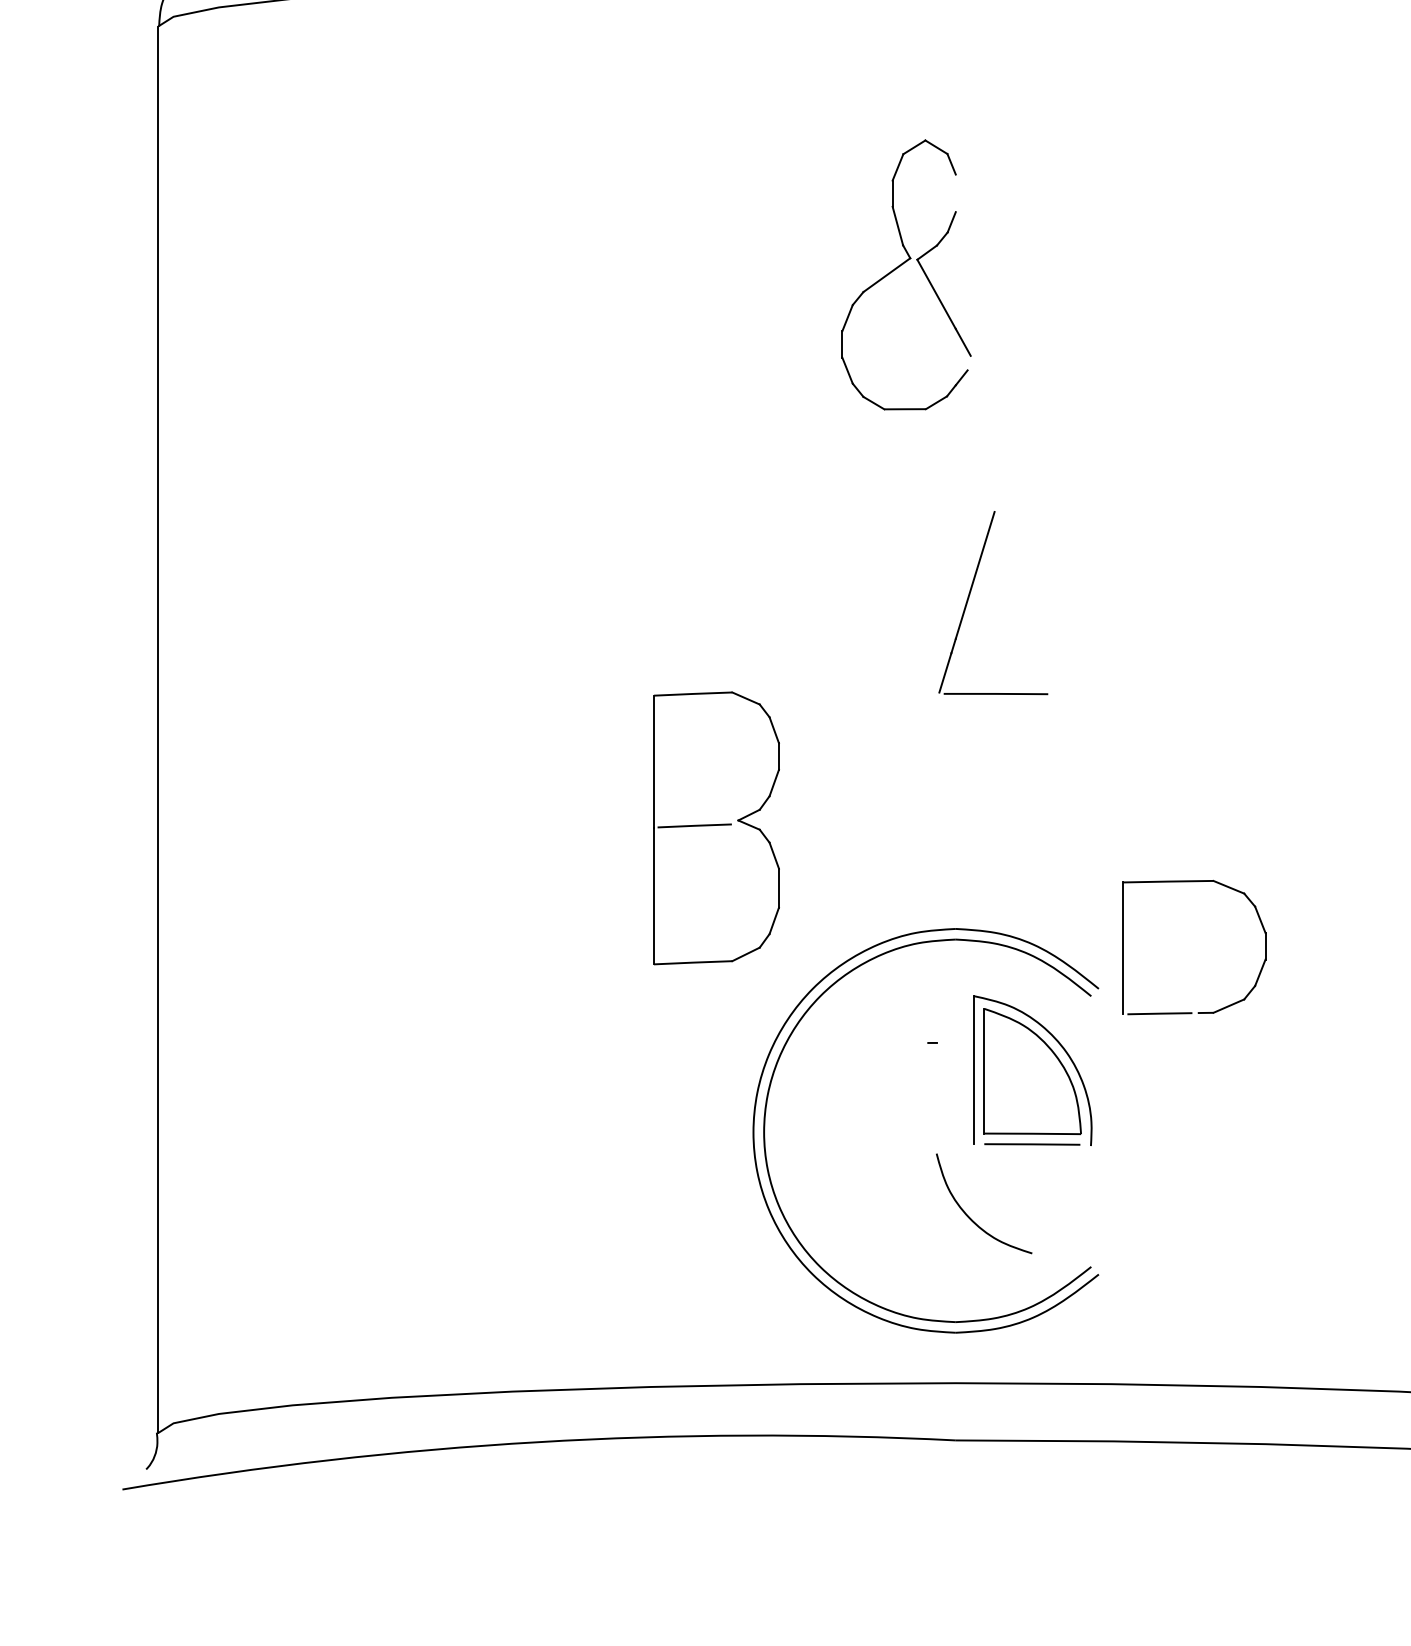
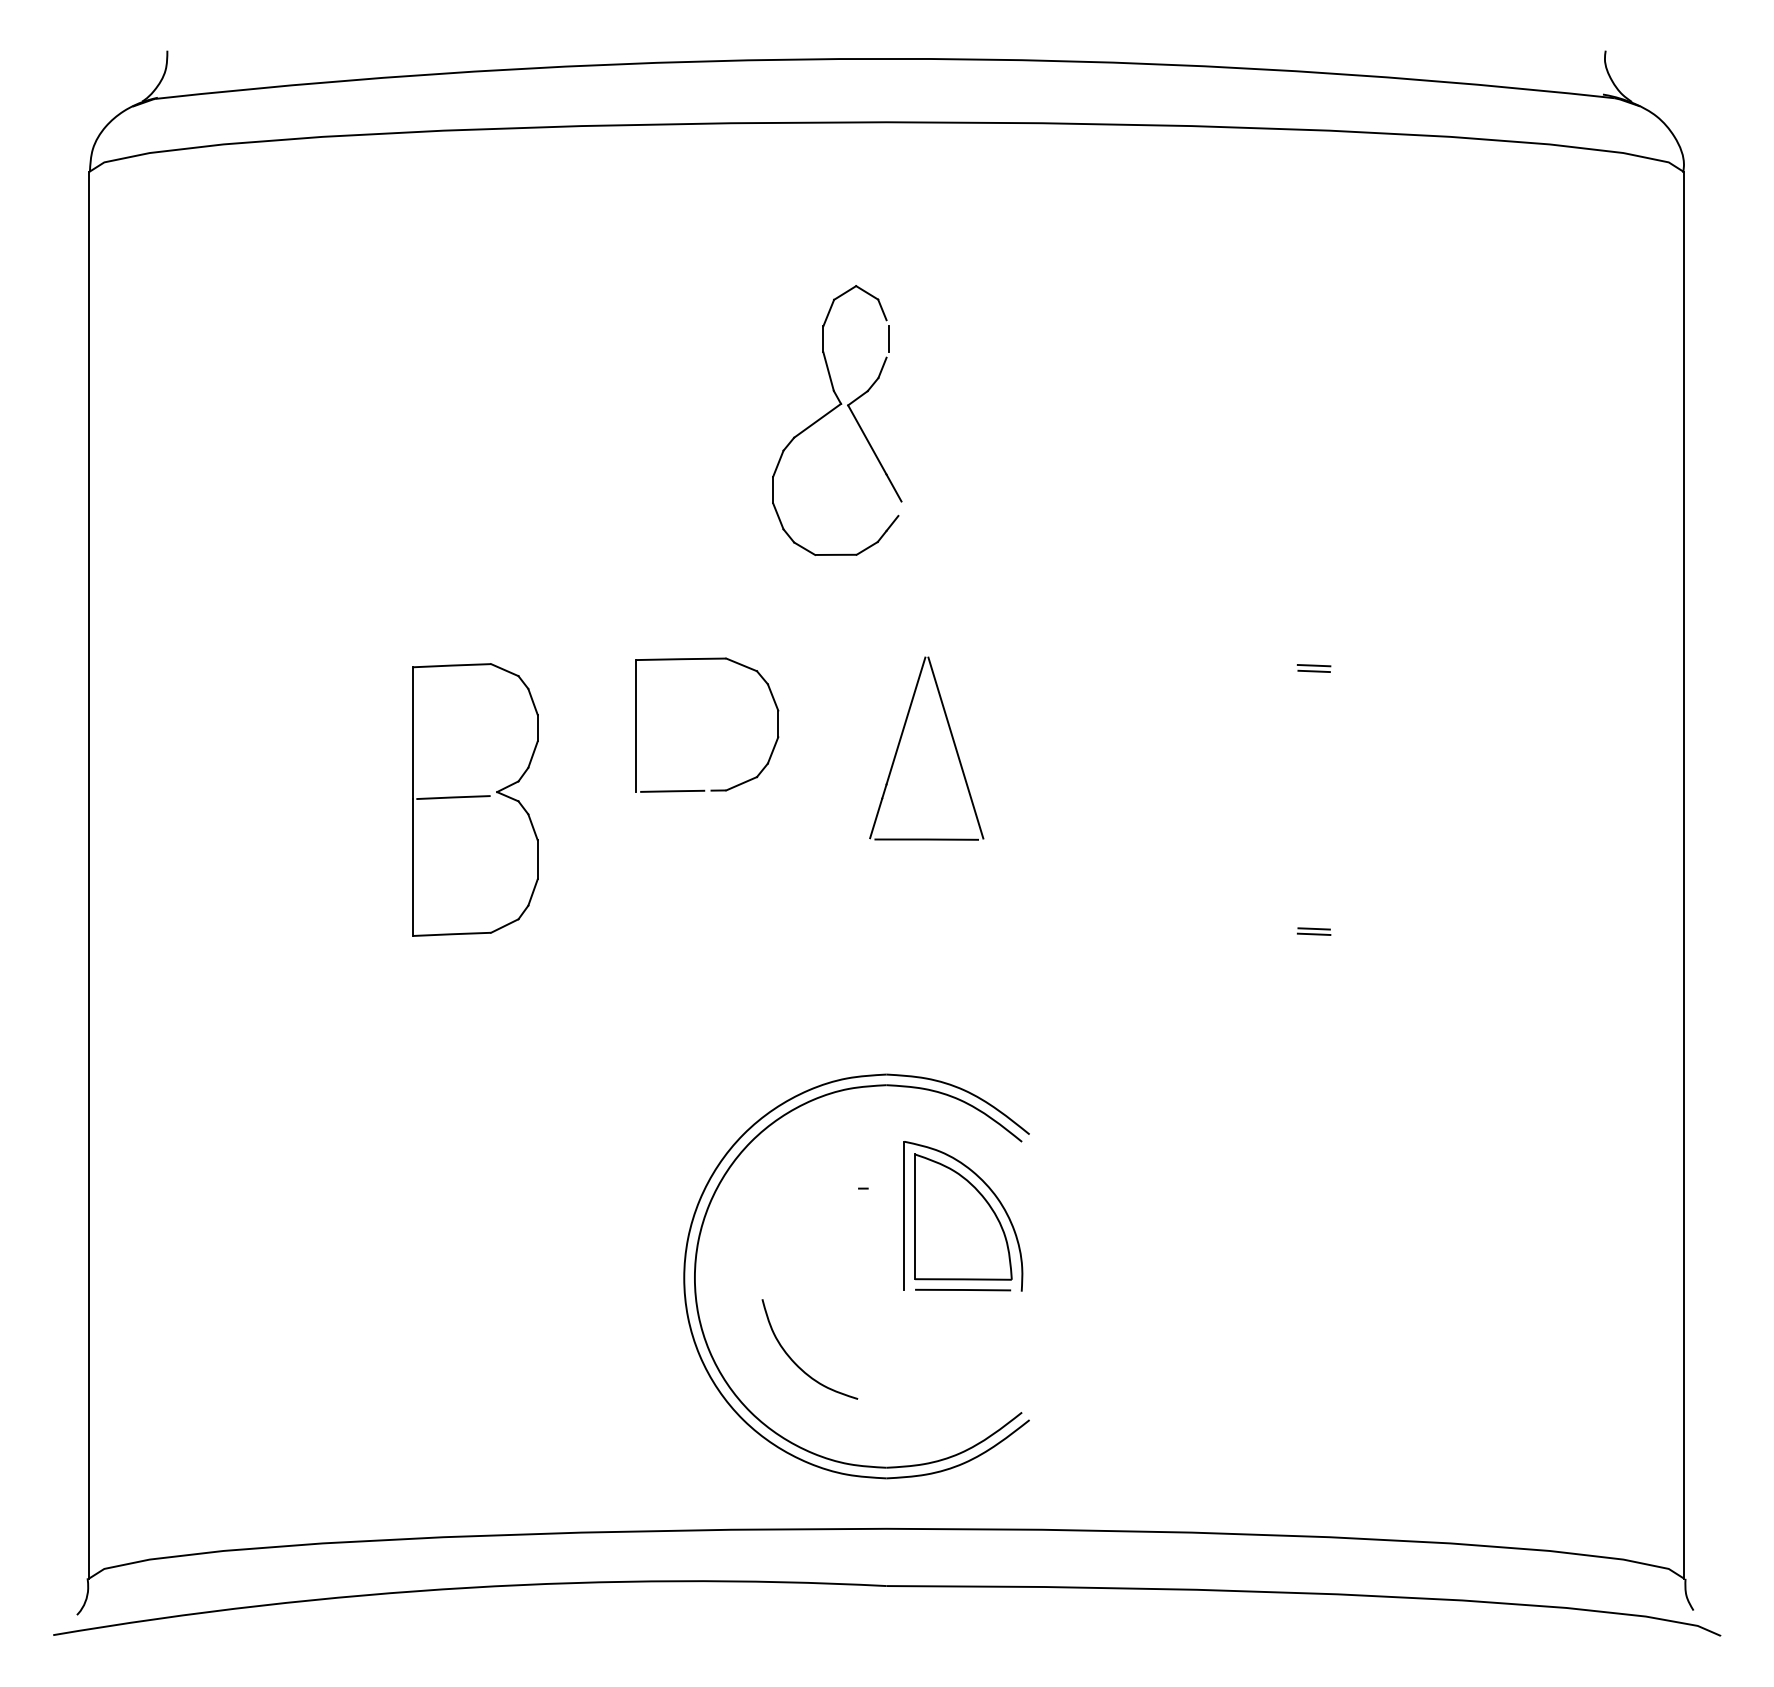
line: (957, 192) -> (888, 338), added
part: (1382, 522) -> (1313, 668), added
line: (1024, 601) -> (955, 747), added
part: (1382, 785) -> (1313, 931), added
part: (716, 827) -> (475, 799), moved
part: (1194, 881) -> (707, 659), moved
curve: (969, 1216) -> (795, 1362), moved

